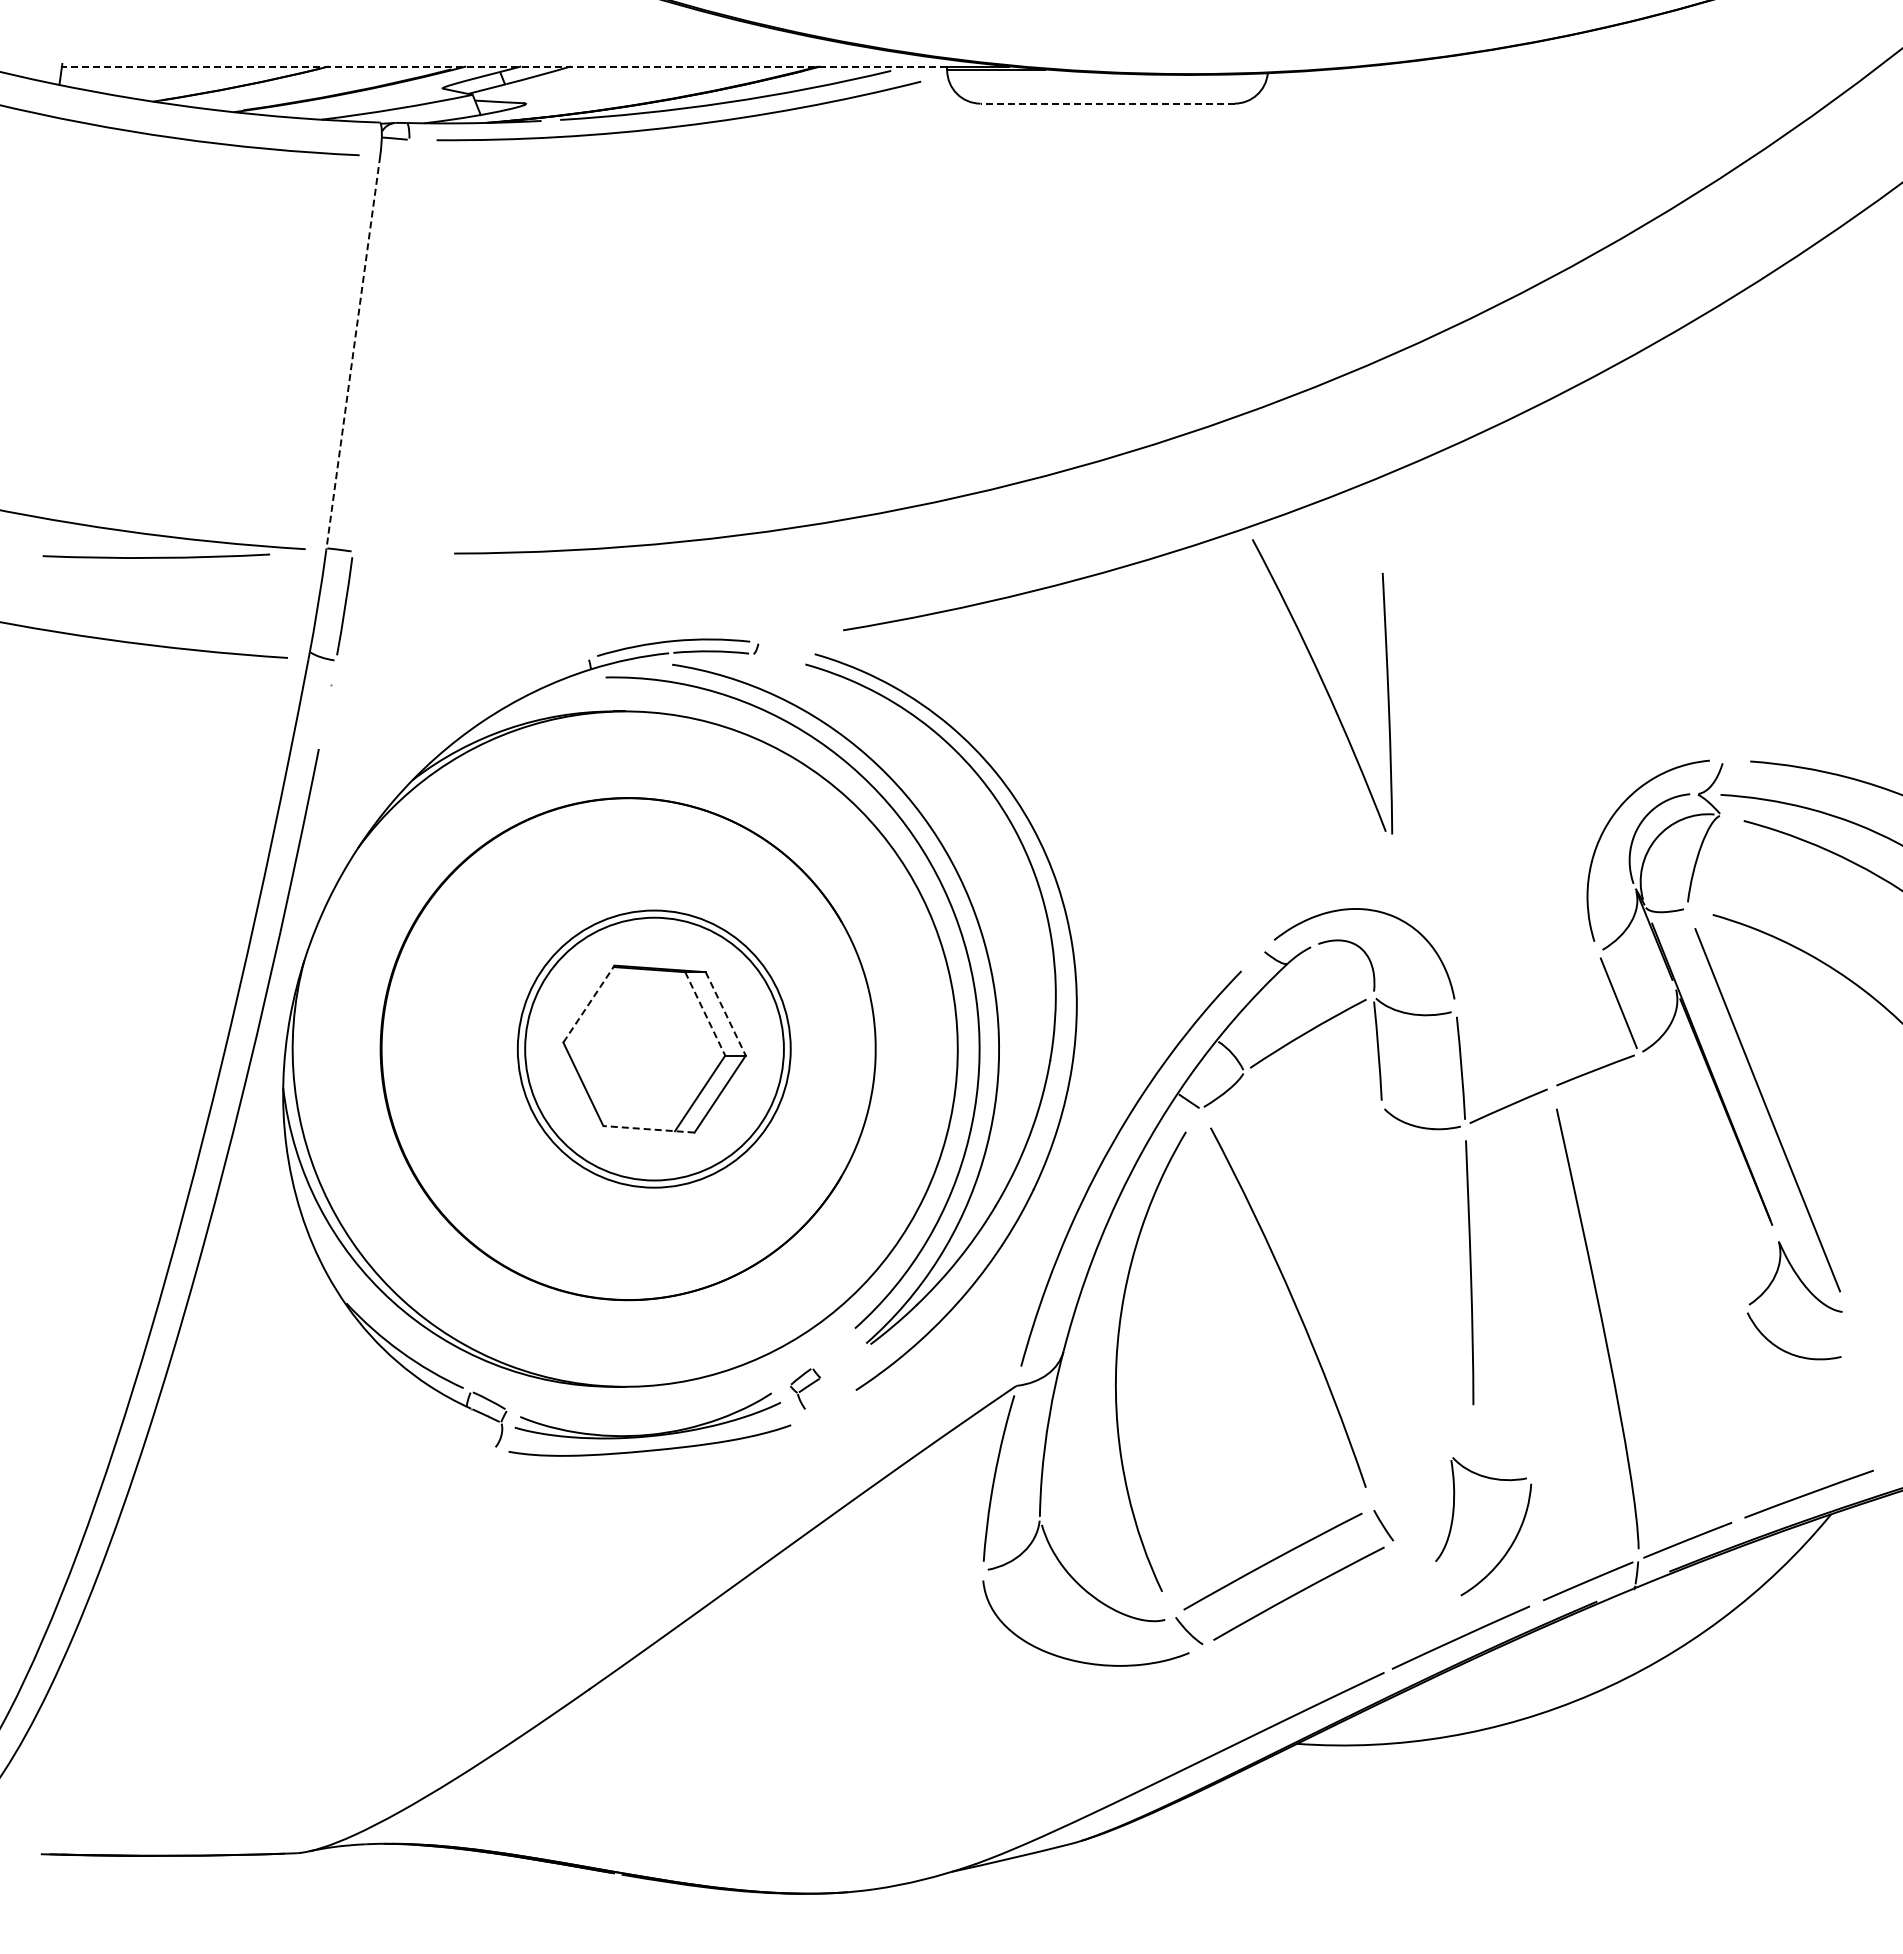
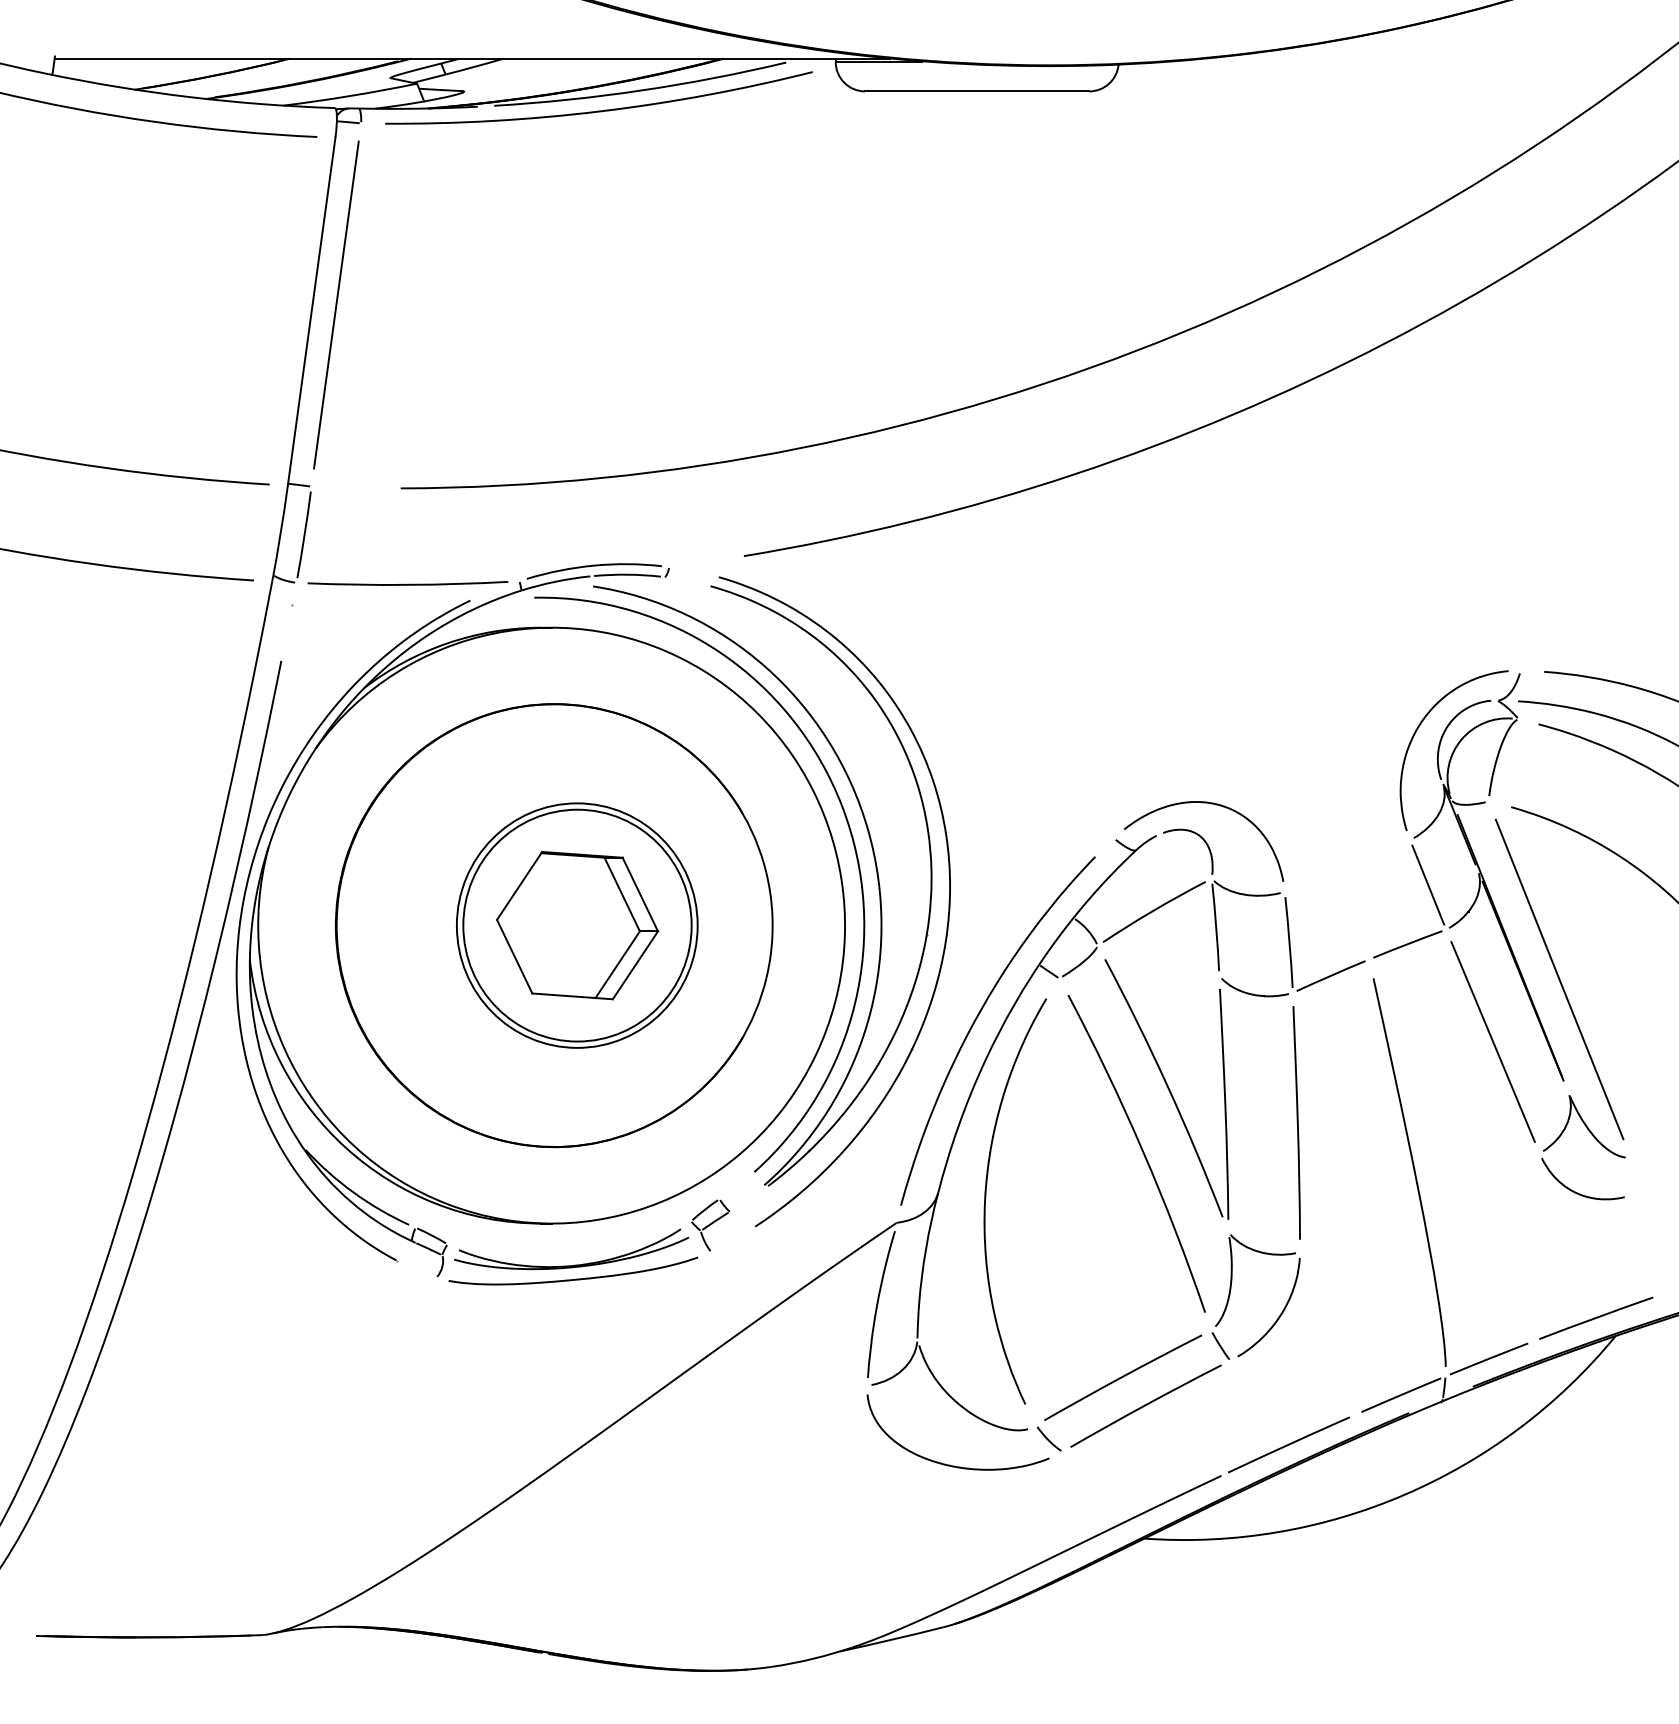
line: (504, 66) -> (445, 58), dashed -> solid
line: (1107, 103) -> (977, 91), dashed -> solid
line: (380, 345) -> (335, 304), added
line: (353, 353) -> (311, 311), dashed -> solid
curve: (156, 557) -> (408, 584), moved
part: (1322, 686) -> (1166, 1089), moved
line: (589, 1003) -> (520, 885), dashed -> solid
line: (705, 1014) -> (622, 895), dashed -> solid
line: (725, 1014) -> (640, 895), dashed -> solid
part: (274, 1038) -> (242, 916), added
line: (649, 1129) -> (573, 996), dashed -> solid
line: (1692, 1180) -> (1493, 1041), added
part: (805, 1388) -> (710, 1225), size x1.43
part: (1453, 1520) -> (1231, 1290), moved

